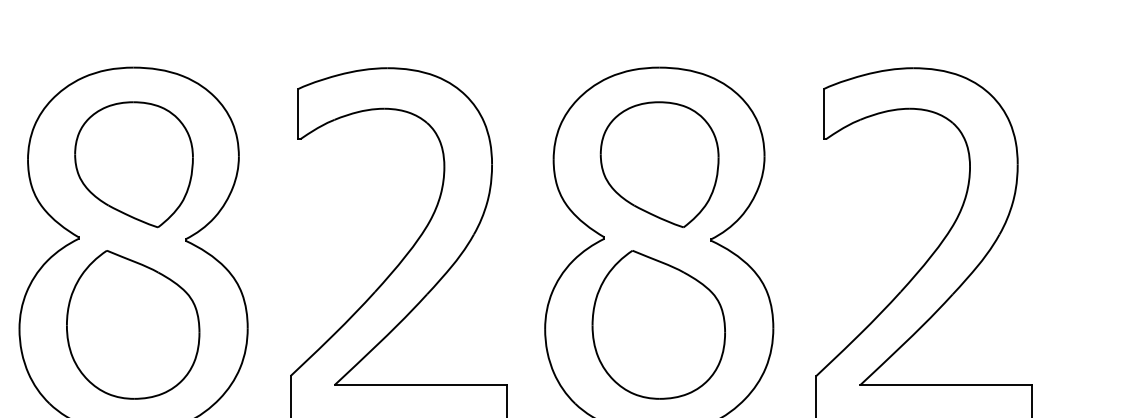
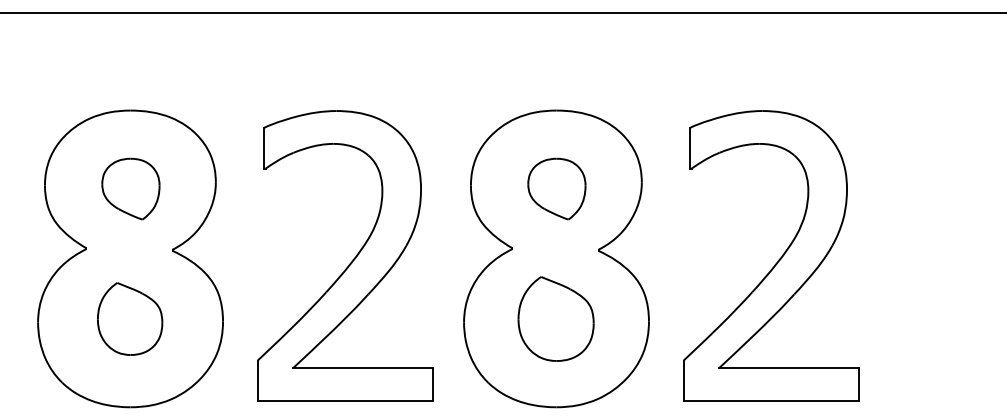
part: (133, 163) -> (130, 188), size x0.6
part: (659, 163) -> (556, 188), size x0.6
part: (132, 324) -> (129, 318), size x0.6
part: (657, 324) -> (555, 318), size x0.7

